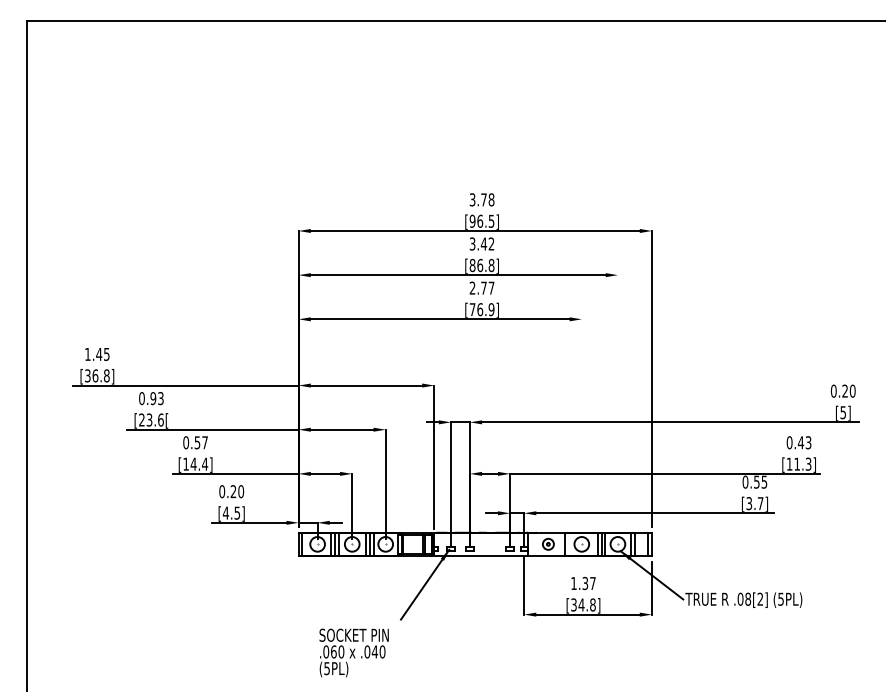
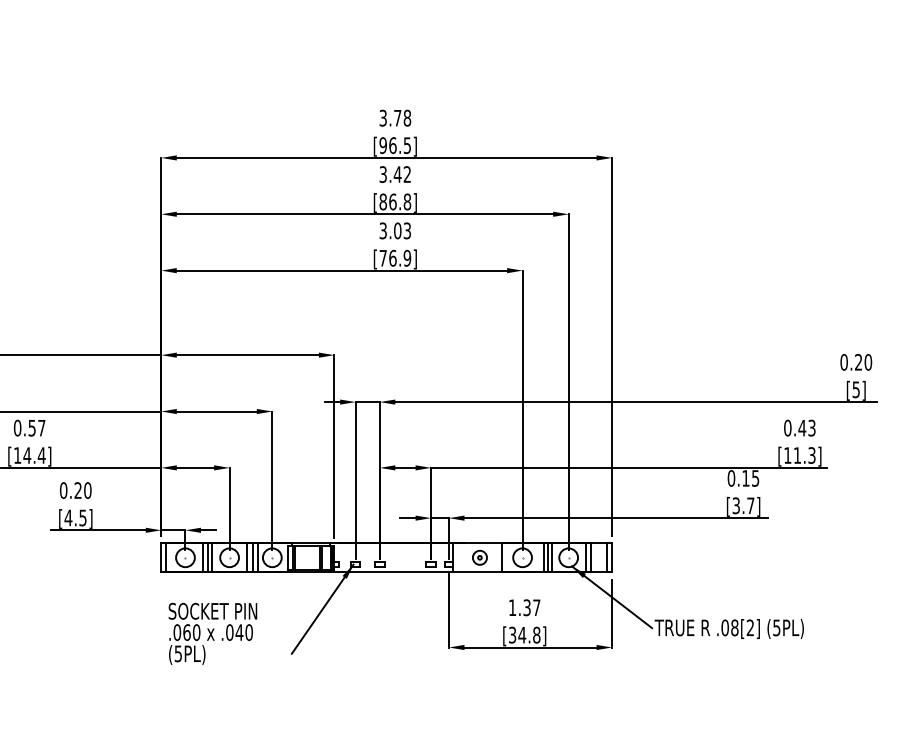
text: (481, 287) -> (394, 230), 2.77 -> 3.03
line: (617, 406) -> (568, 381), added
line: (581, 428) -> (522, 409), added
text: (756, 481) -> (745, 477), 0.55 -> 0.15
text: (353, 652) -> (212, 633), moved

